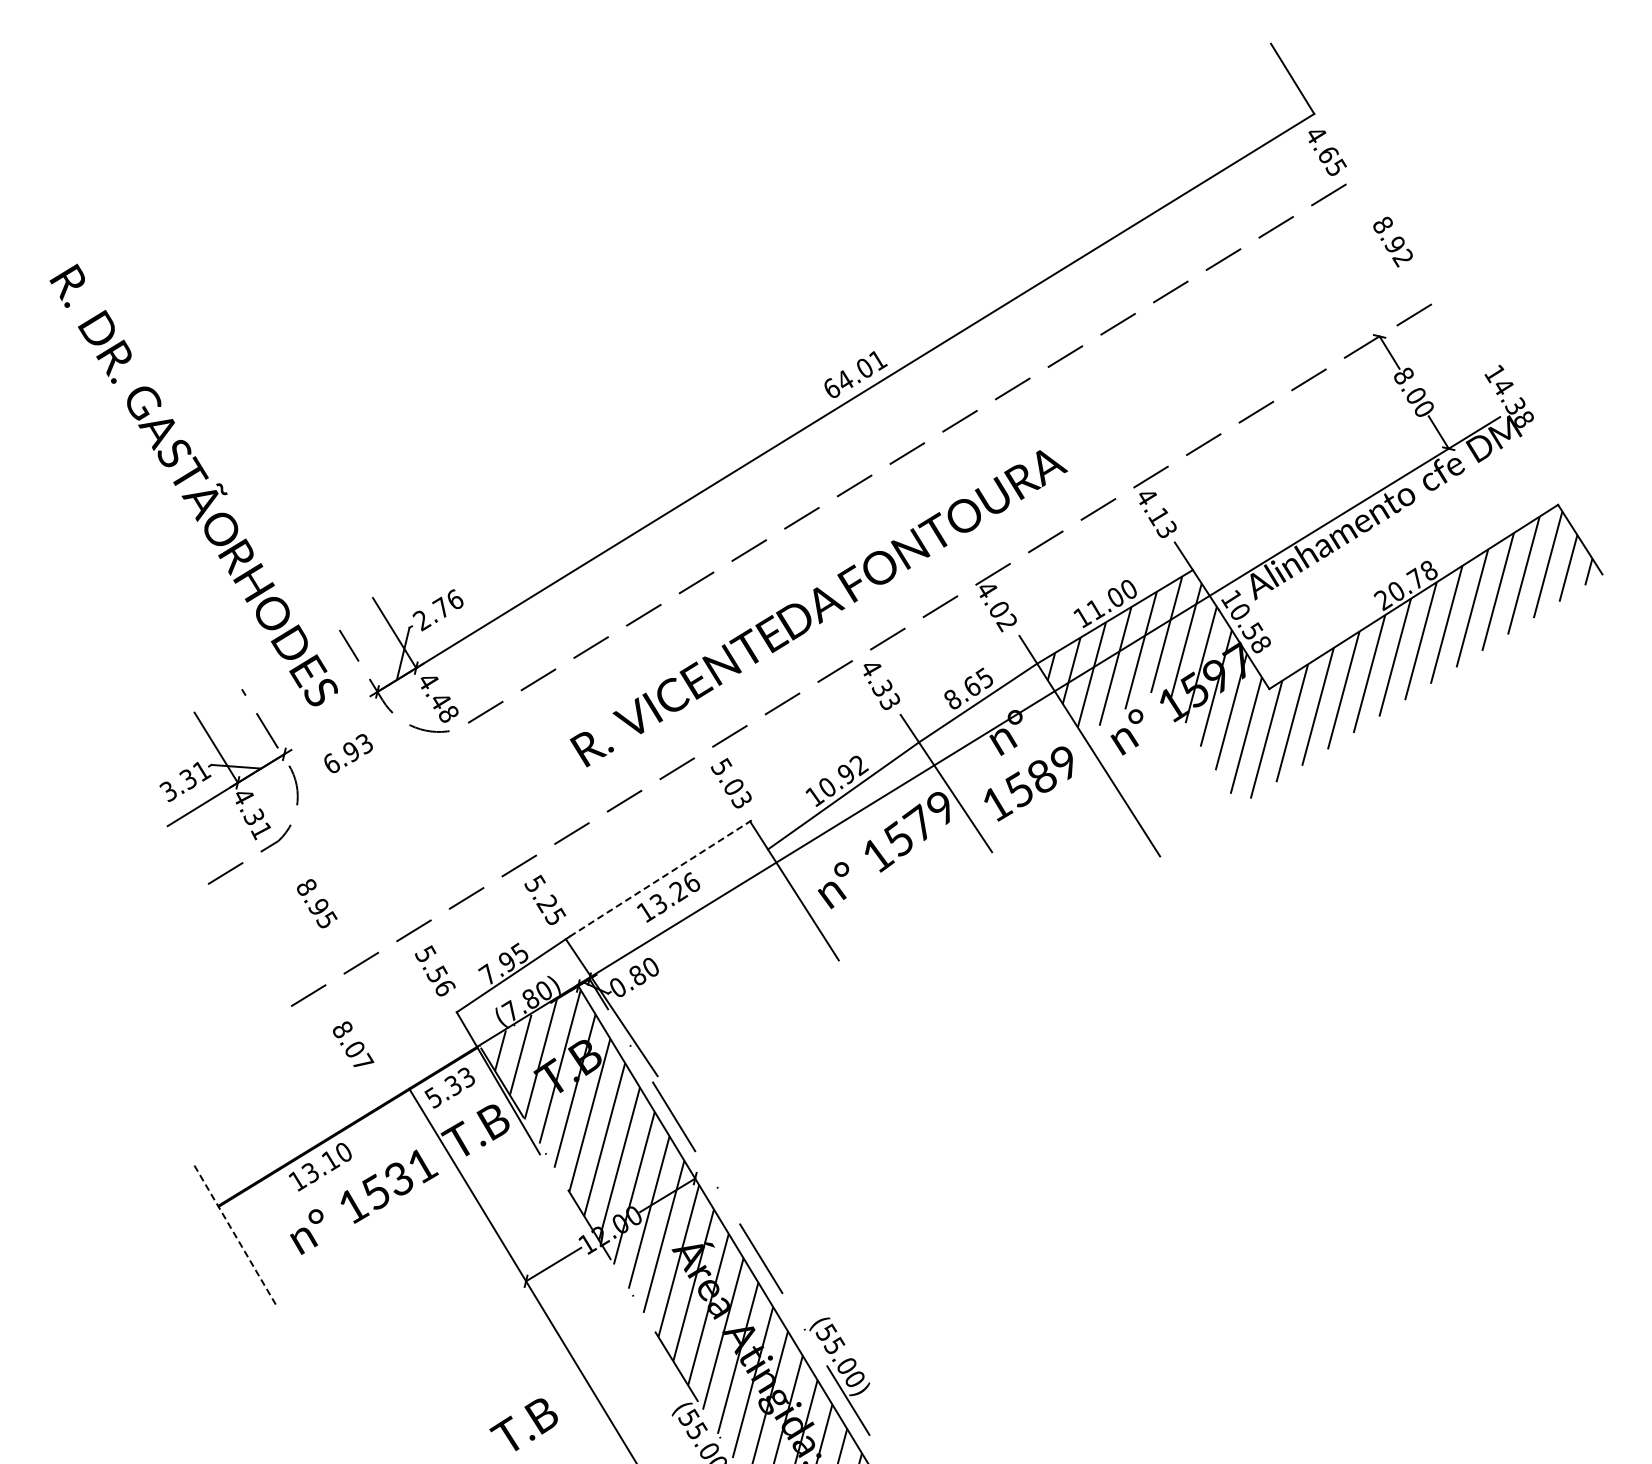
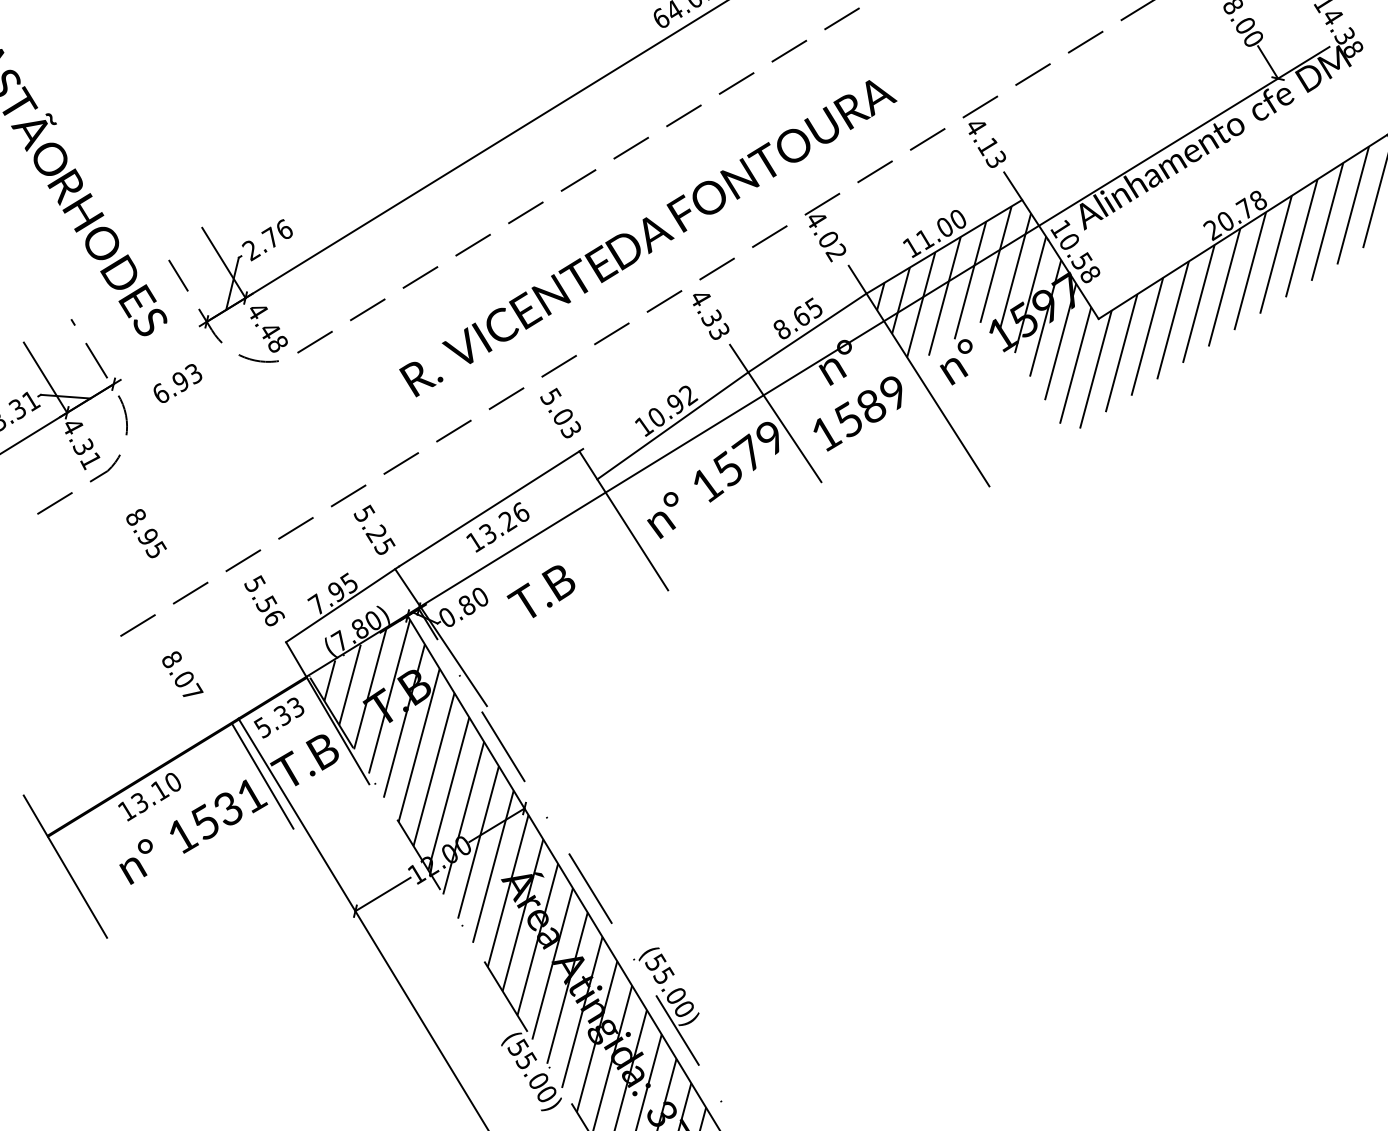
line: (662, 877) -> (491, 507), dashed -> solid
line: (433, 1145) -> (262, 775), added
line: (236, 1237) -> (65, 867), dashed -> solid
text: (523, 1424) -> (540, 591), moved

